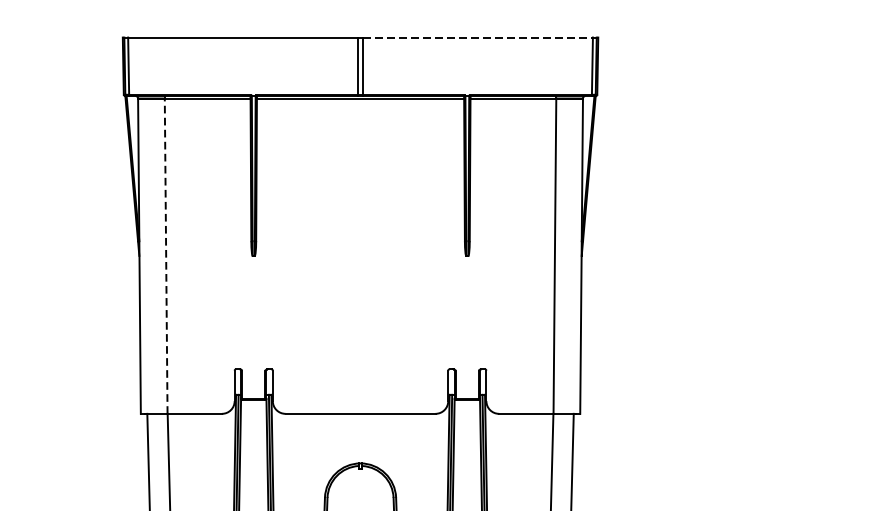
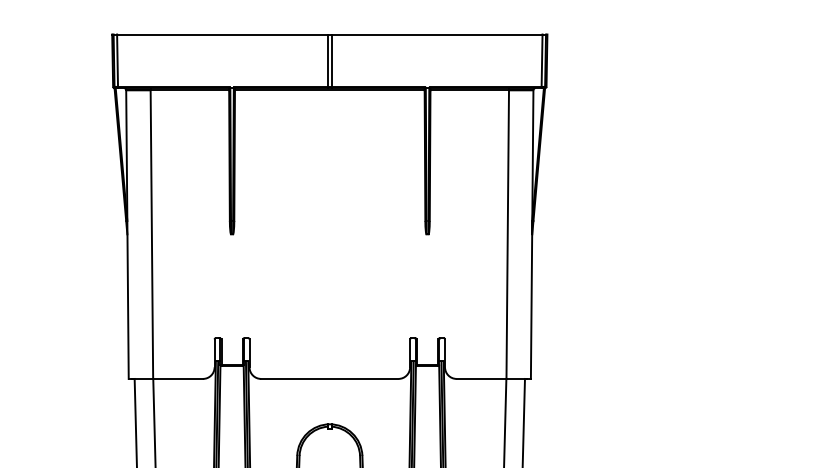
line: (478, 37) -> (437, 34), dashed -> solid
line: (165, 256) -> (151, 234), dashed -> solid

